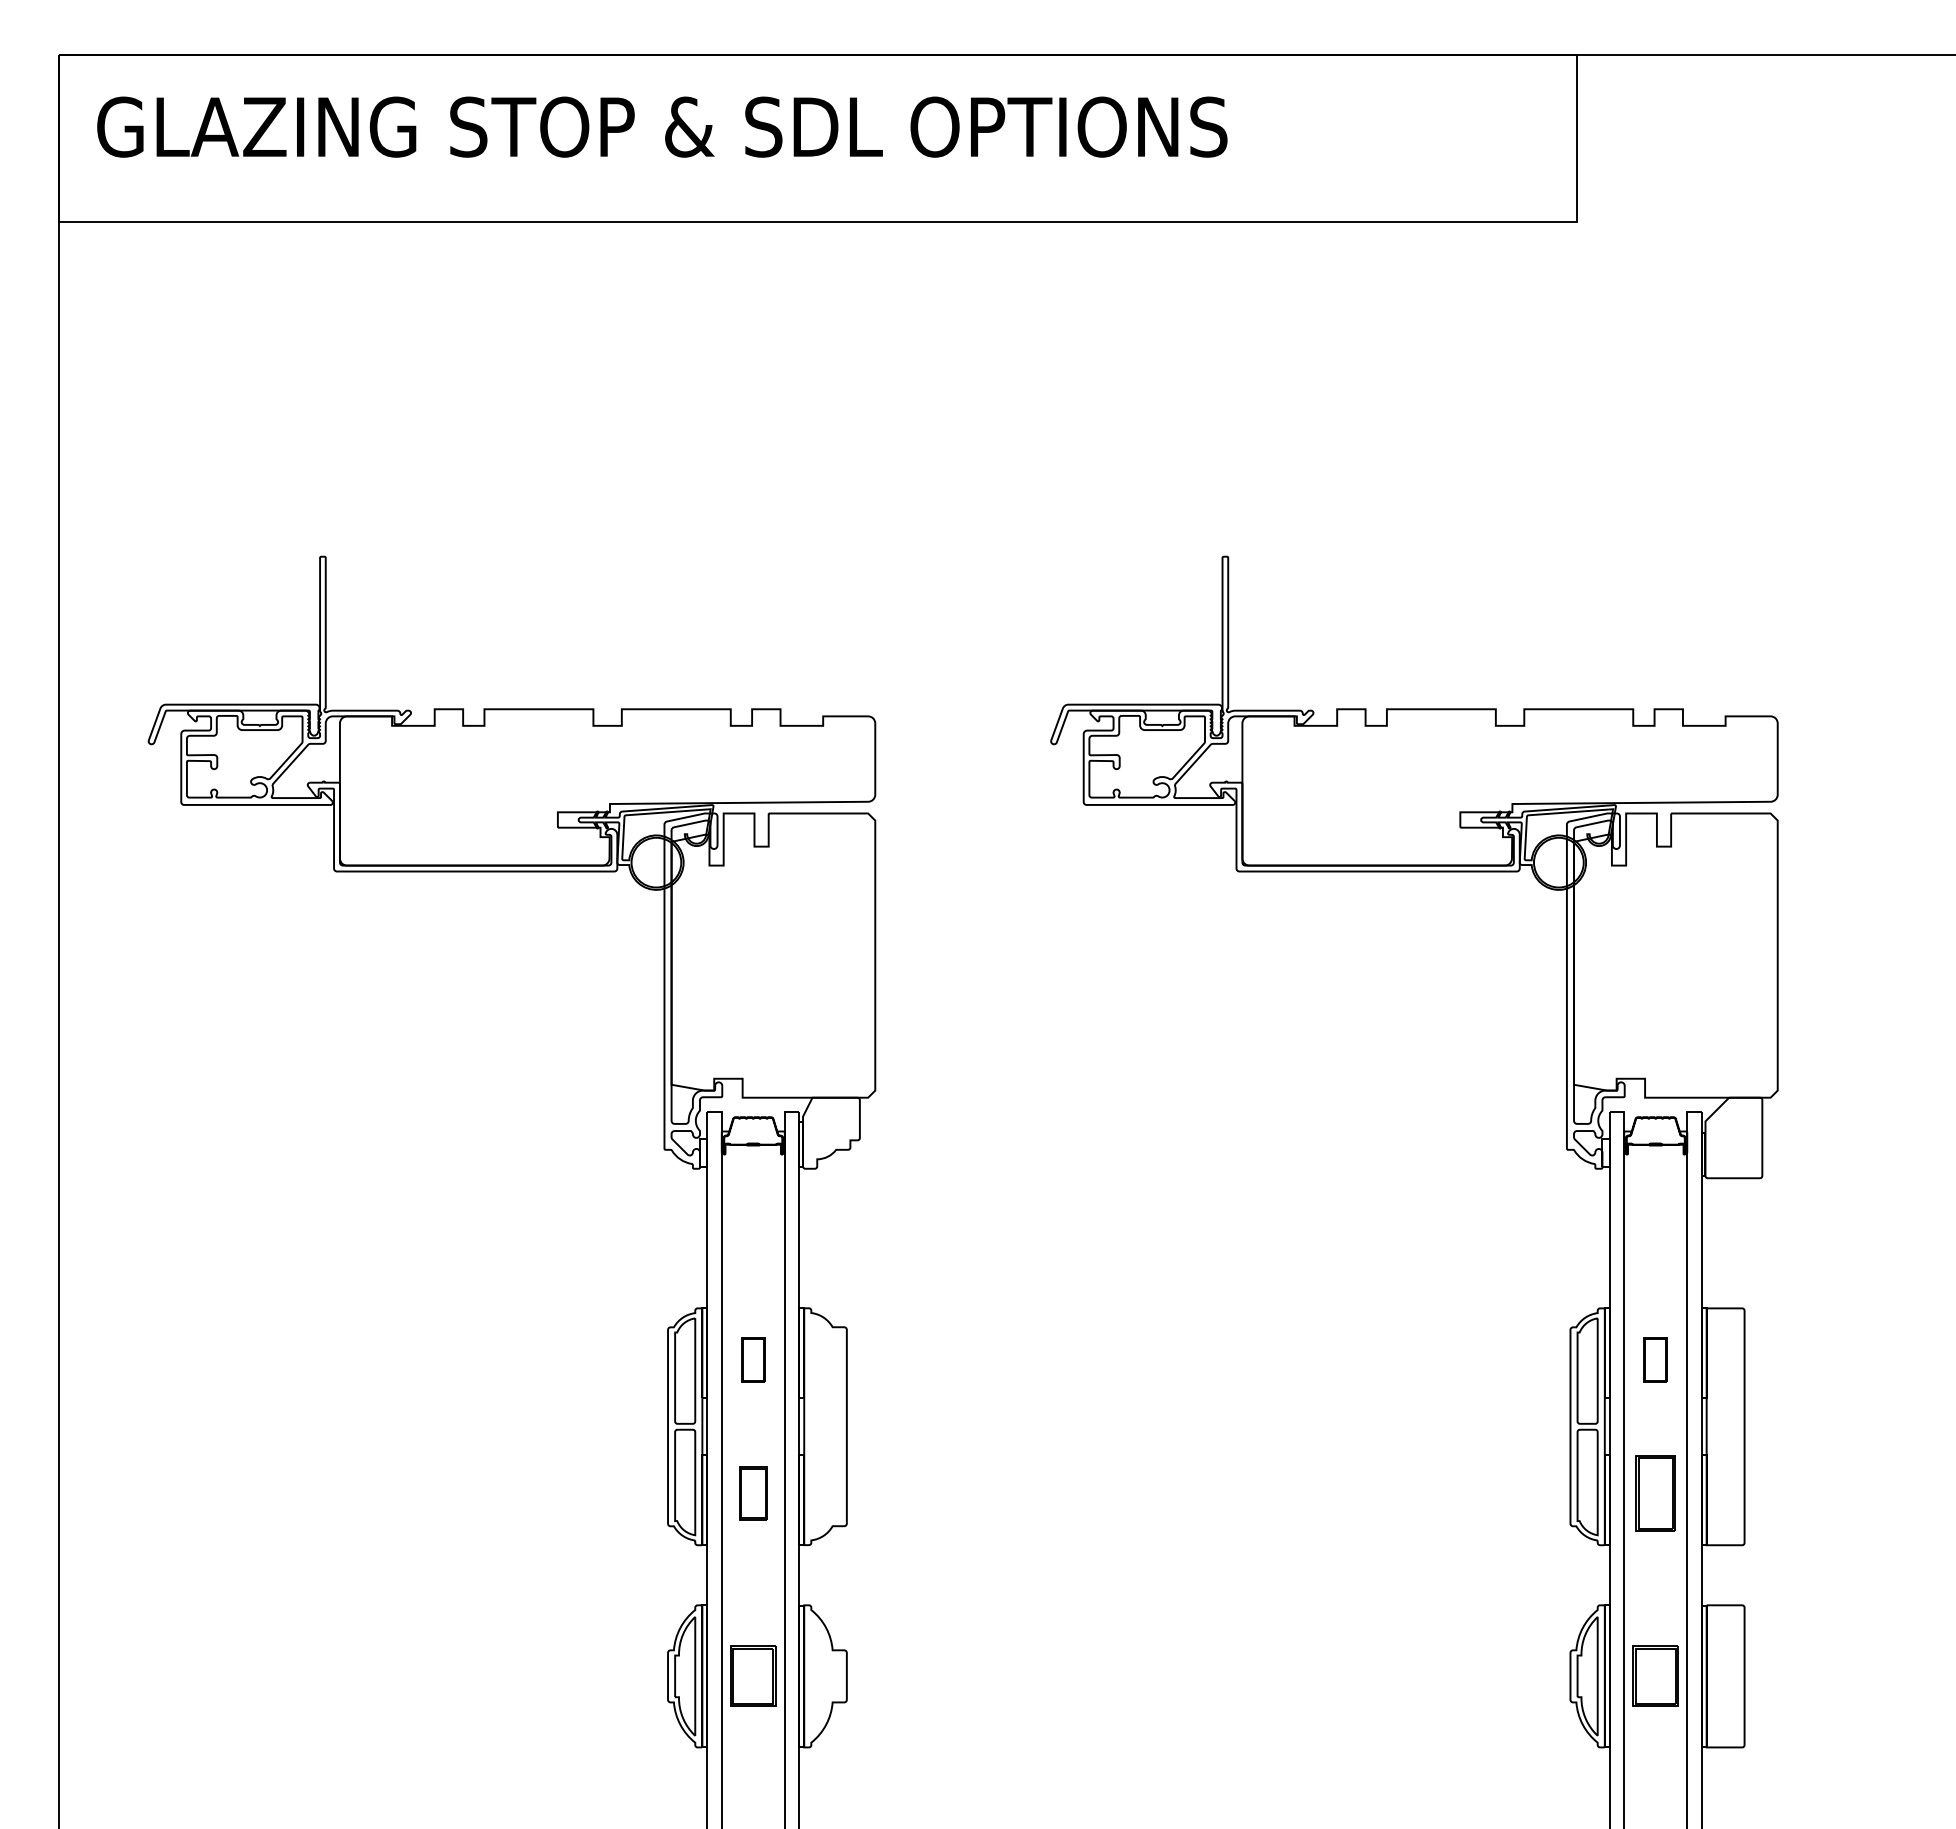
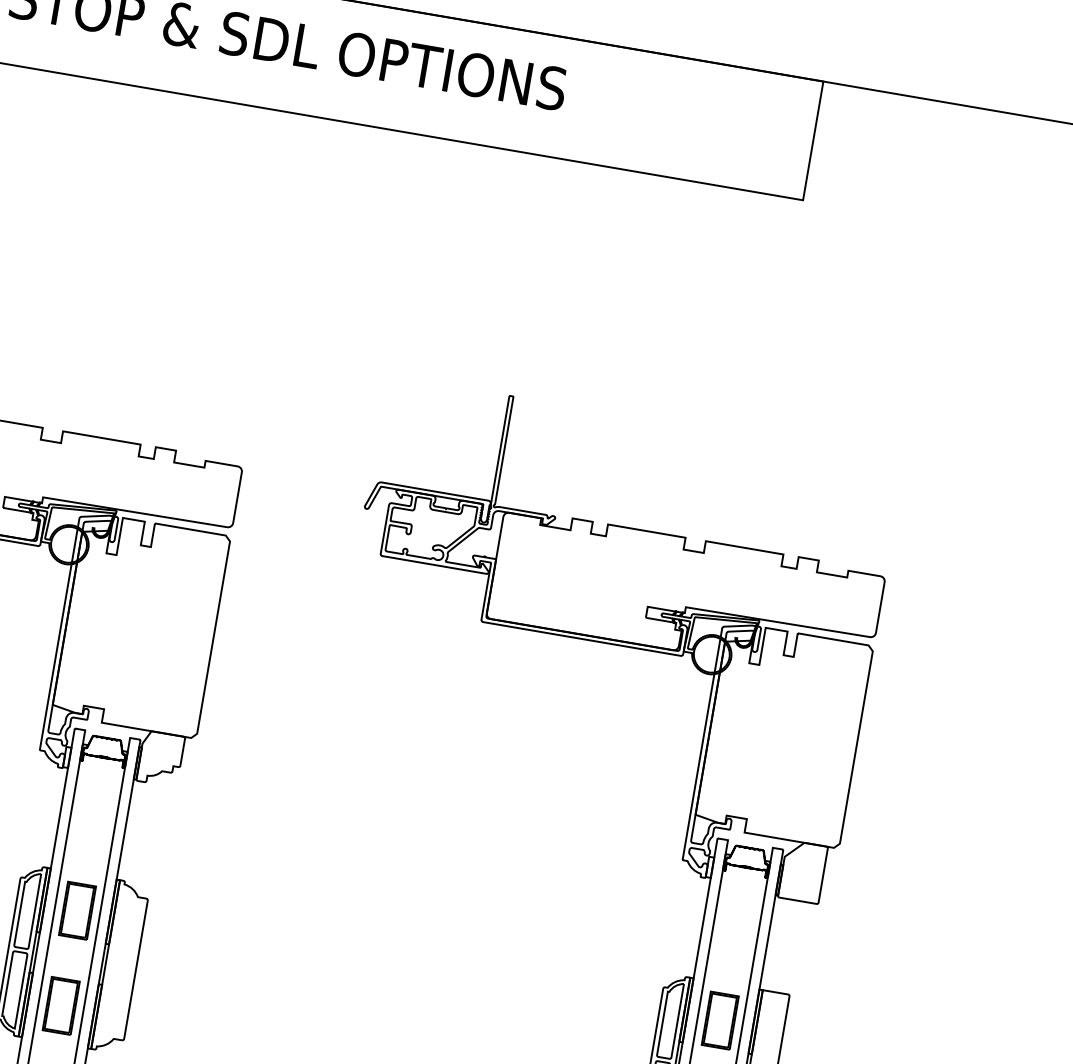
part: (753, 1359) -> (77, 910), size x1.67
part: (1655, 1359) -> (720, 1020), size x1.67
part: (753, 1493) -> (61, 1005), size x1.43

